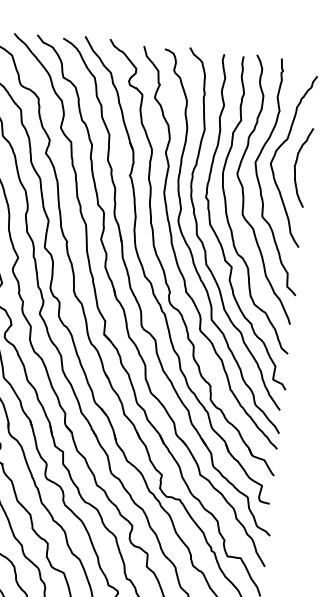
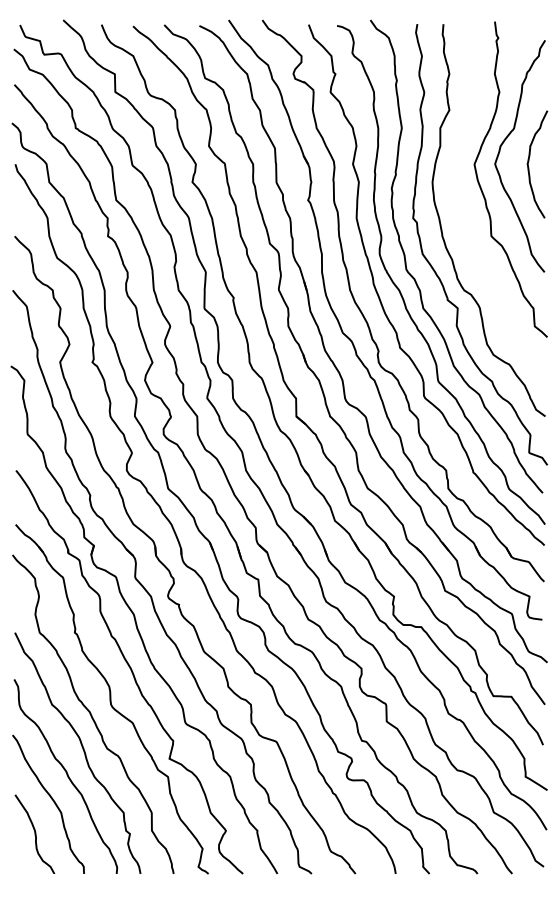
curve: (243, 193) -> (463, 207), removed

